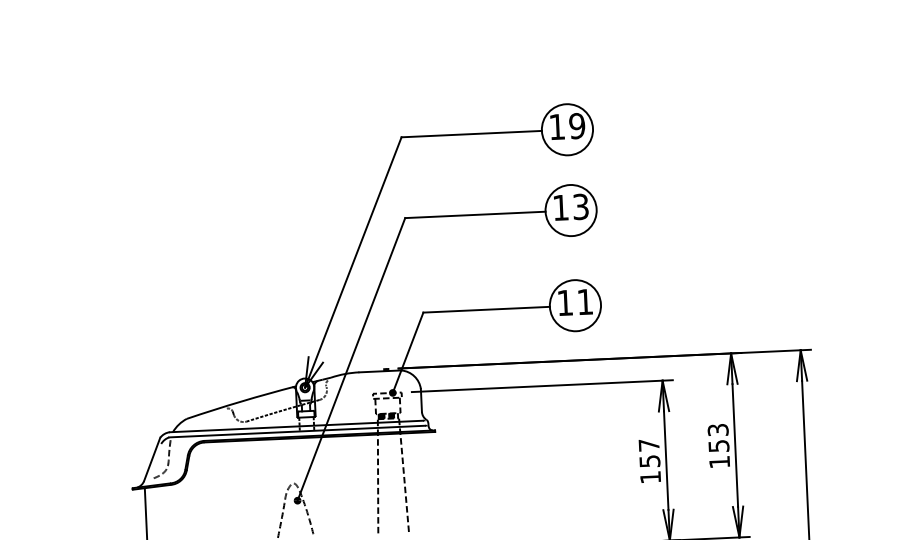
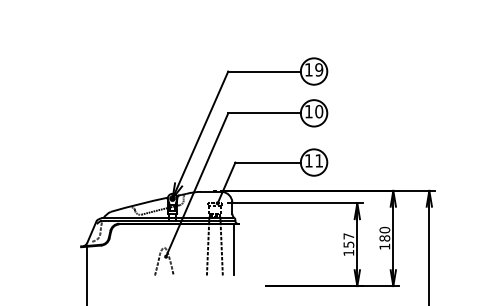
text: (581, 206) -> (319, 111), 13 -> 10
text: (717, 436) -> (384, 233), 153 -> 180
line: (429, 480) -> (234, 249), added

